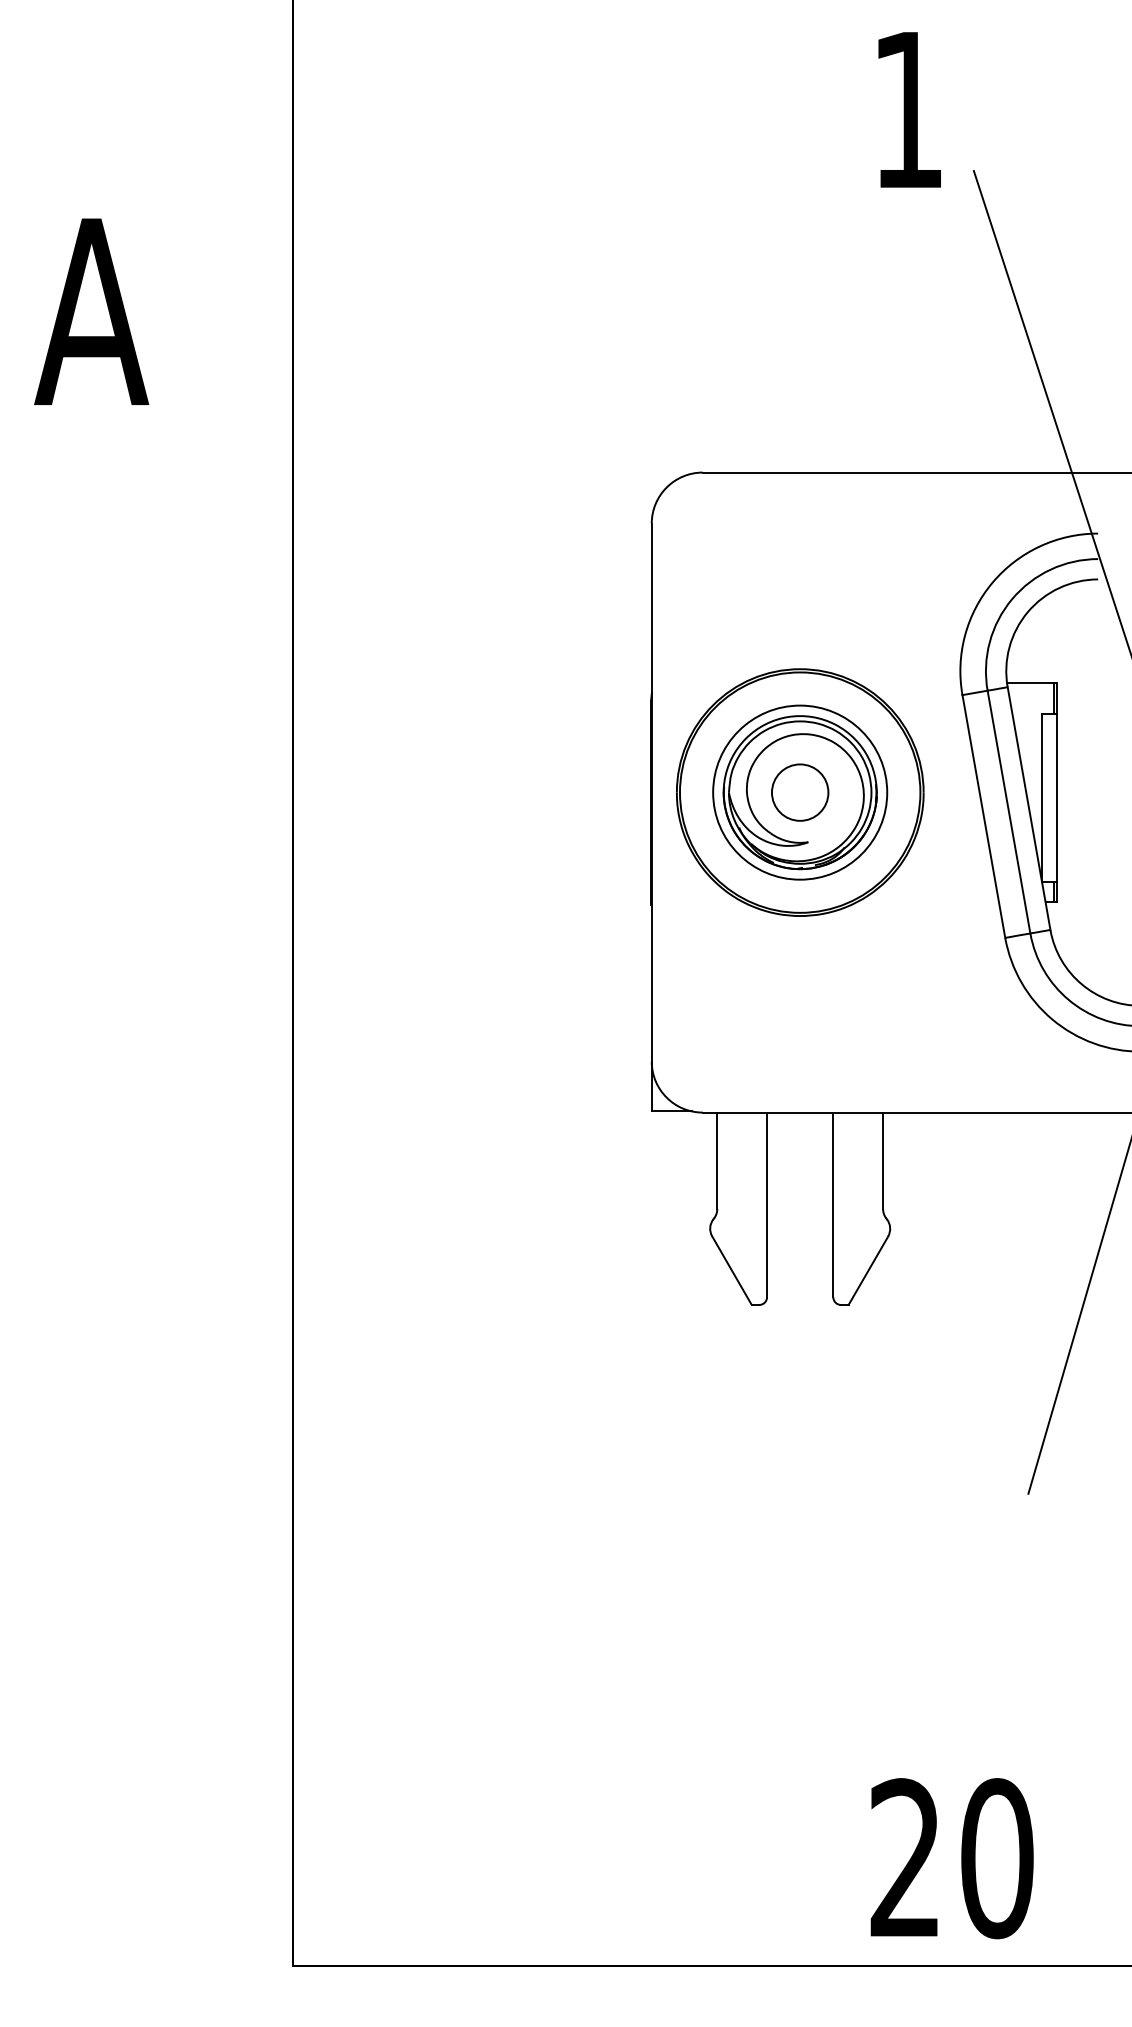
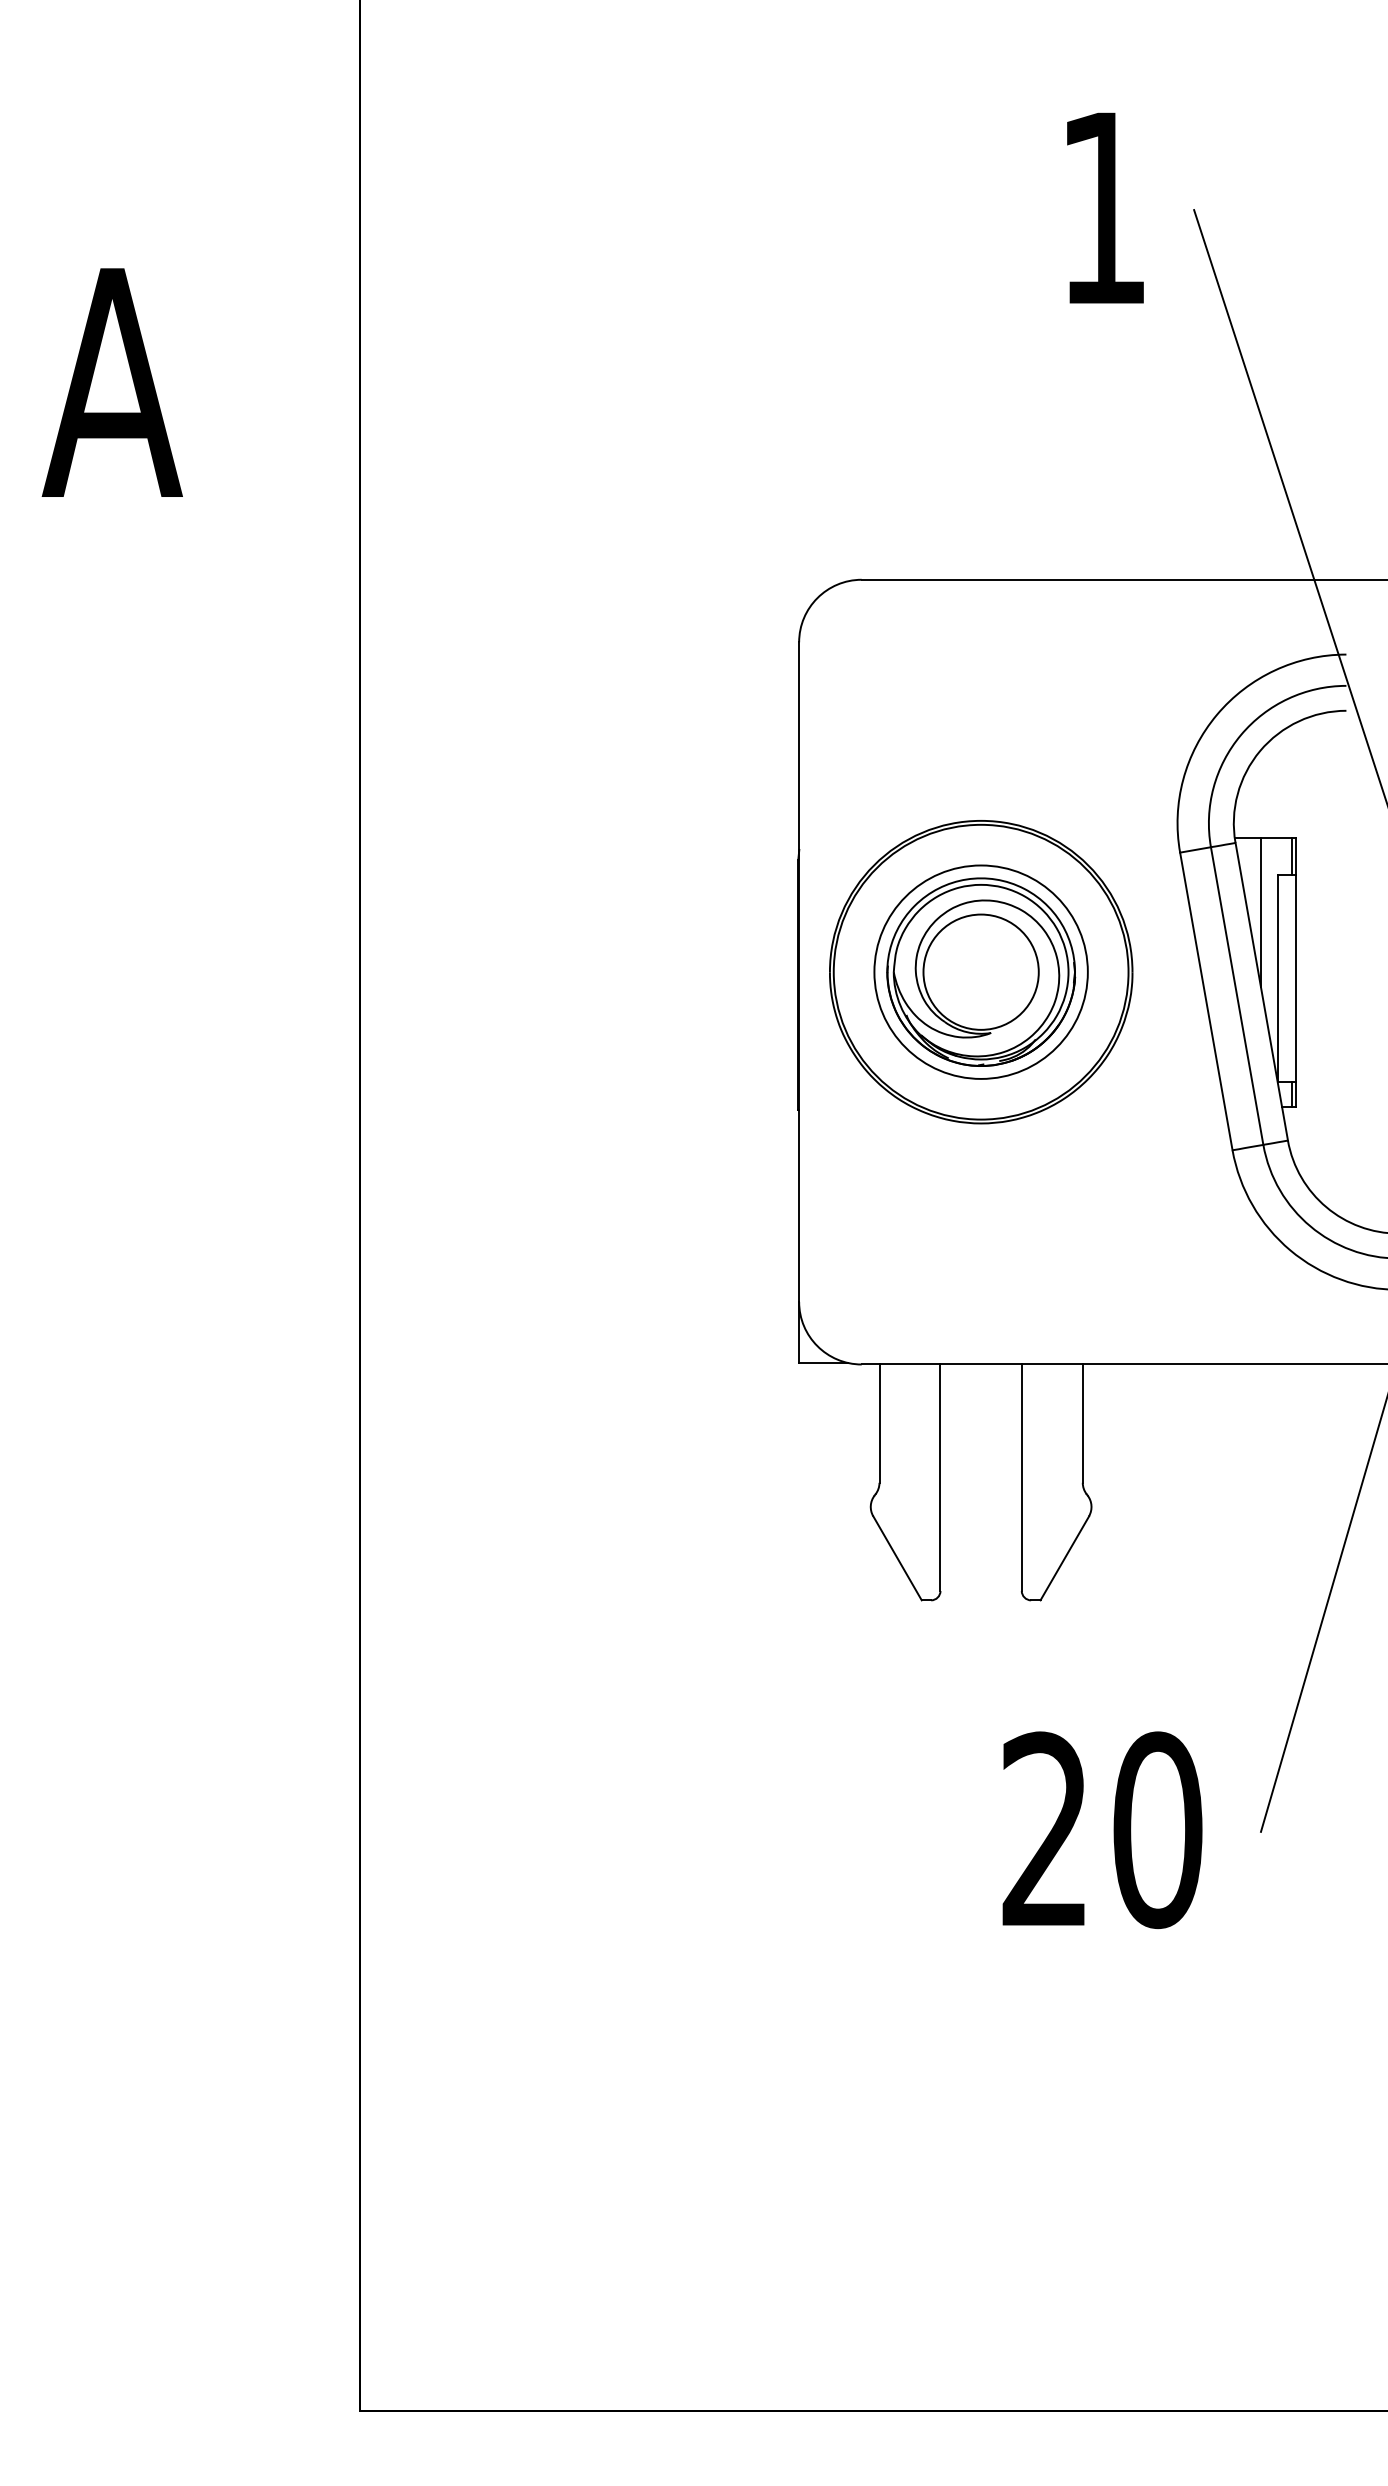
text: (909, 109) -> (1105, 207), moved
line: (1028, 743) -> (1260, 912), added
circle: (799, 792) -> (980, 971), size x1.67
text: (952, 1858) -> (1102, 1830), moved

